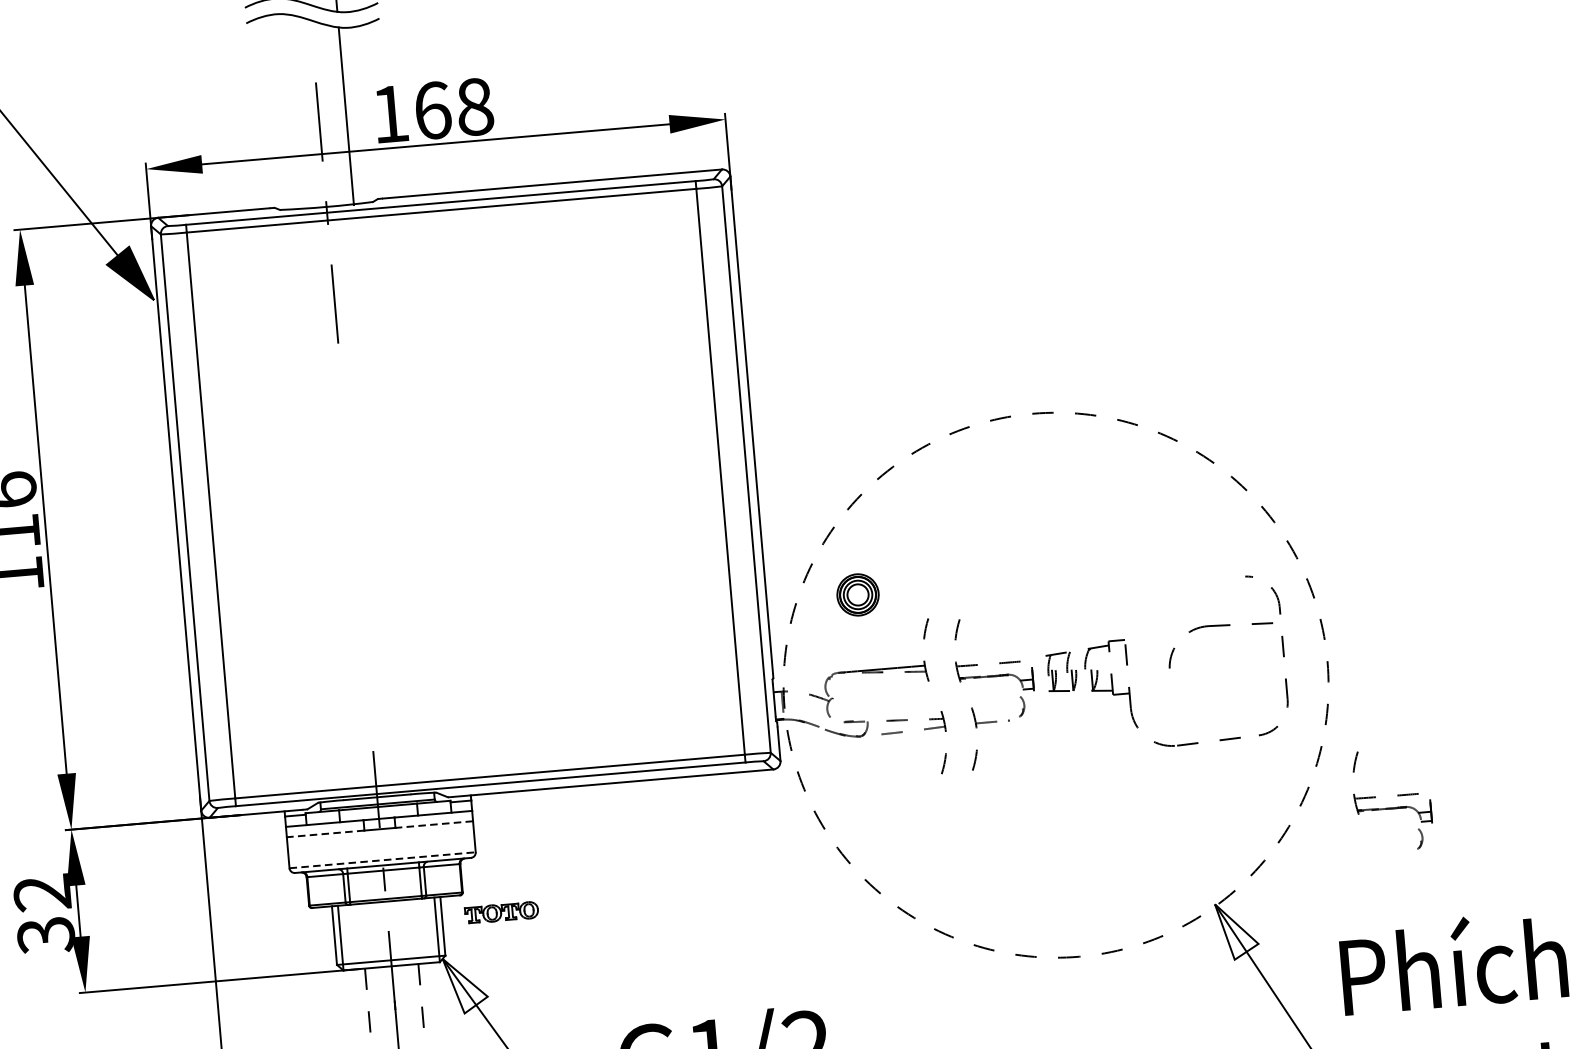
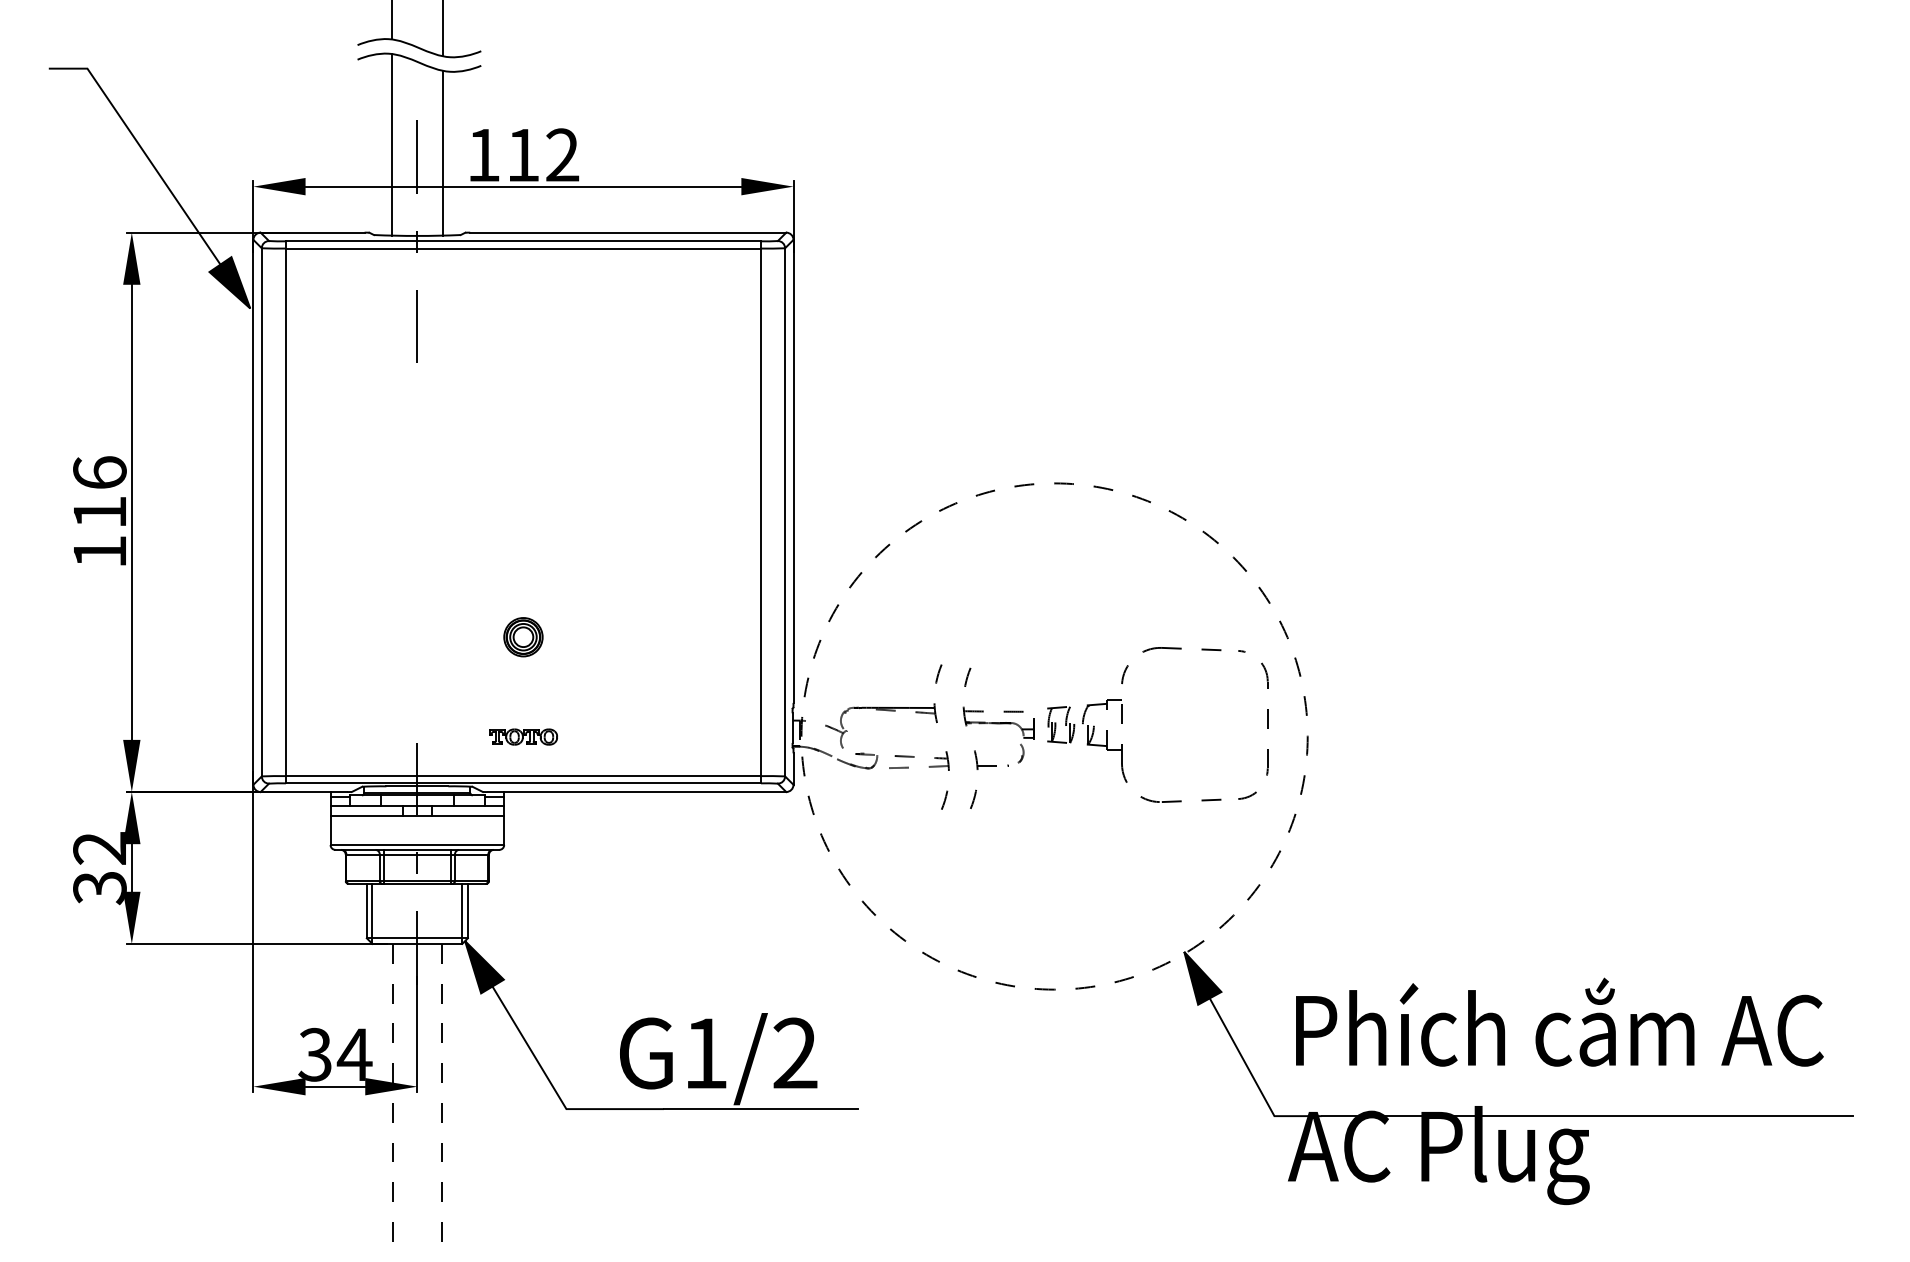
text: (454, 109) -> (543, 155), 168 -> 112
line: (290, 112) -> (391, 145), added
part: (858, 595) -> (523, 637), moved
part: (1219, 626) -> (1171, 649), moved
part: (1392, 800) -> (1356, 869), removed
line: (433, 825) -> (467, 816), dashed -> solid
line: (325, 834) -> (366, 816), dashed -> solid
line: (382, 860) -> (417, 845), dashed -> solid
part: (501, 912) -> (523, 736), moved
fill: (1236, 930) -> (1202, 977), added
fill: (465, 985) -> (484, 967), added

